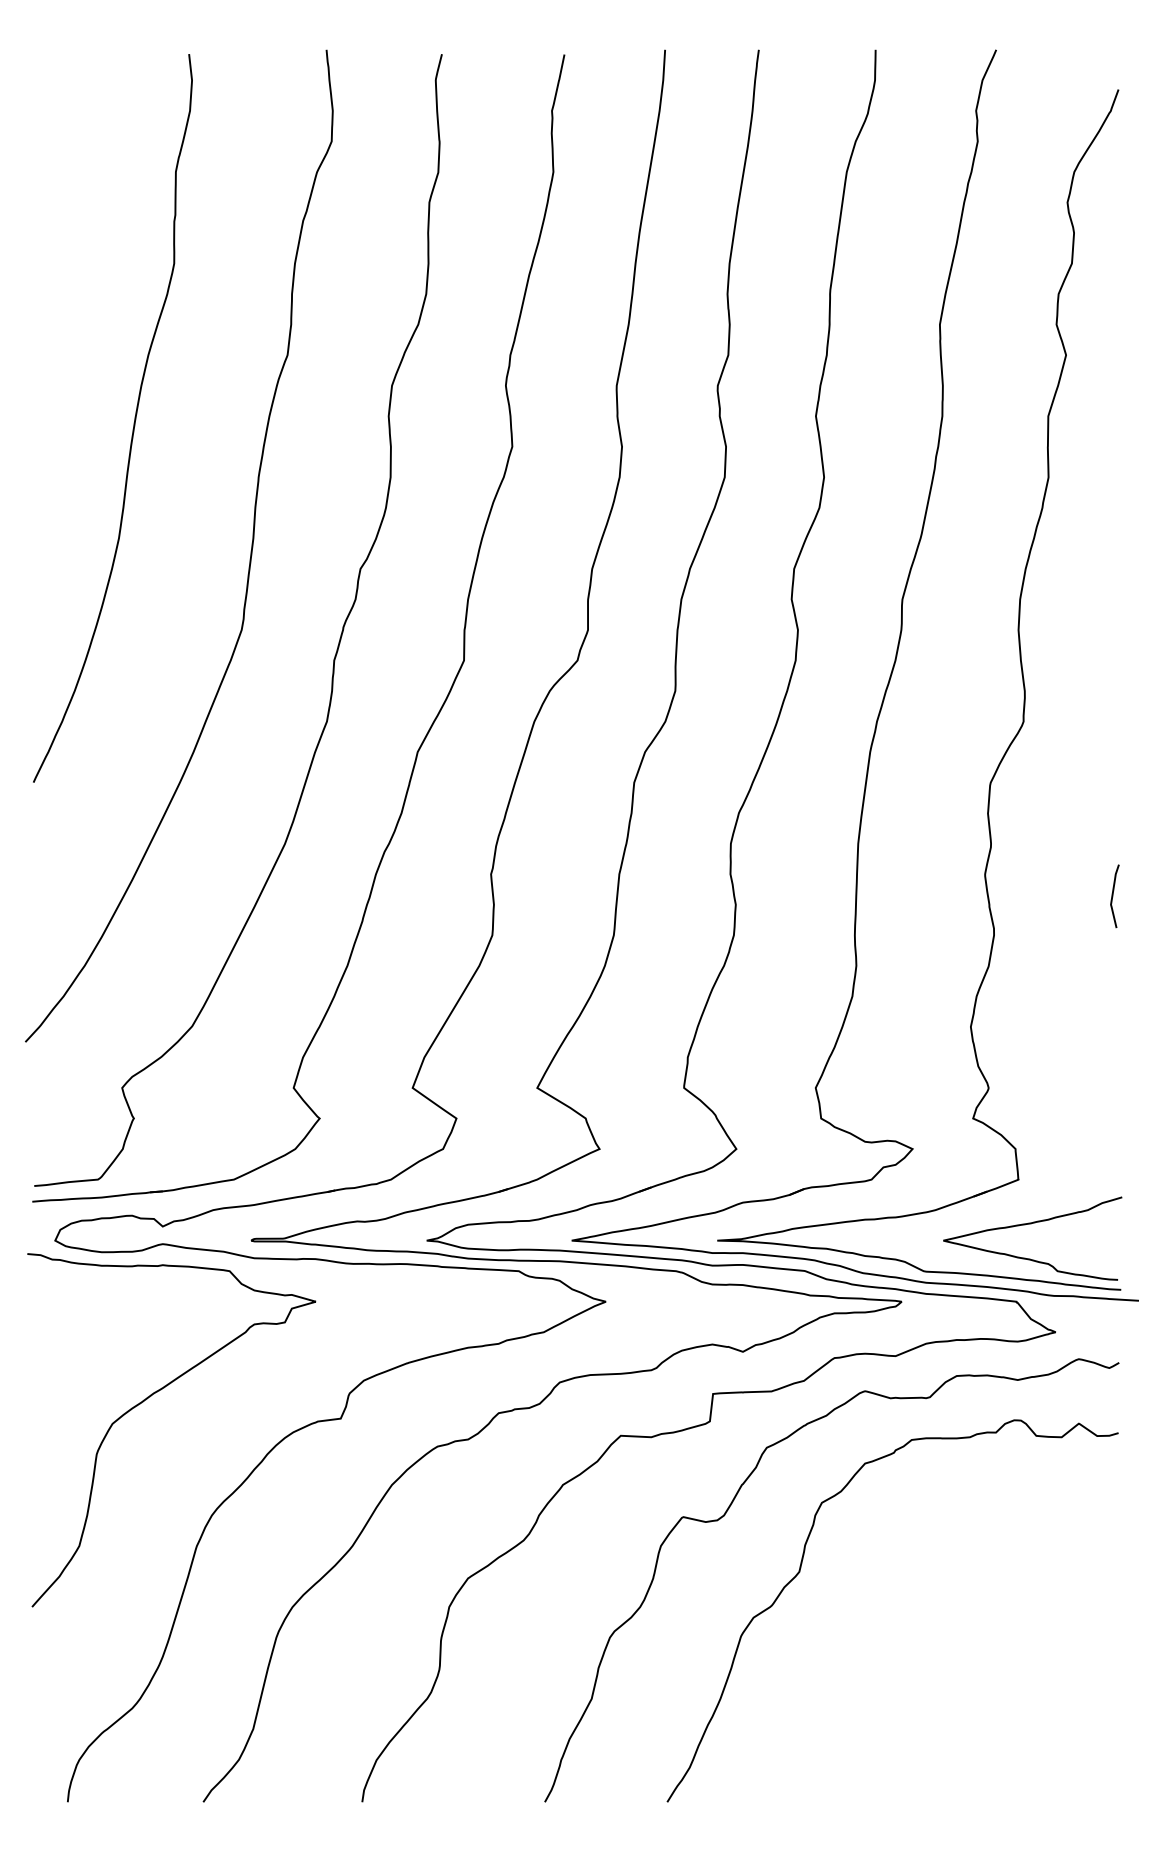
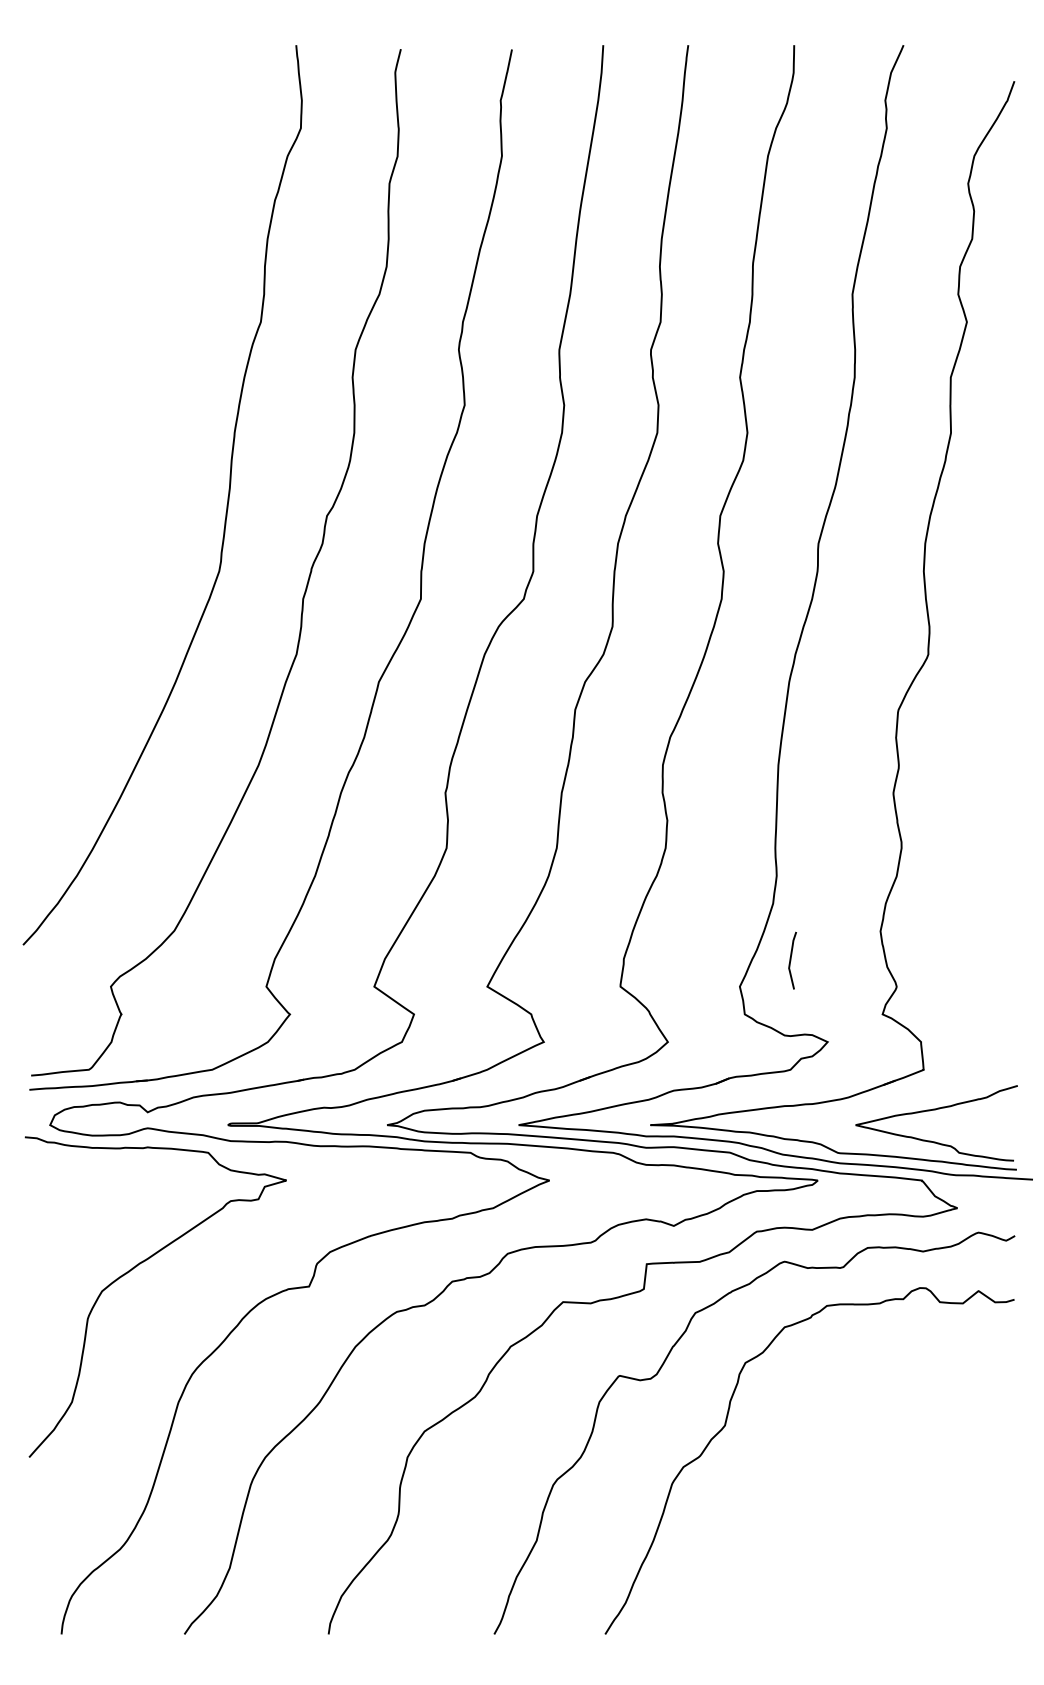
curve: (133, 422) -> (121, 383), removed
curve: (1113, 896) -> (791, 960), moved

